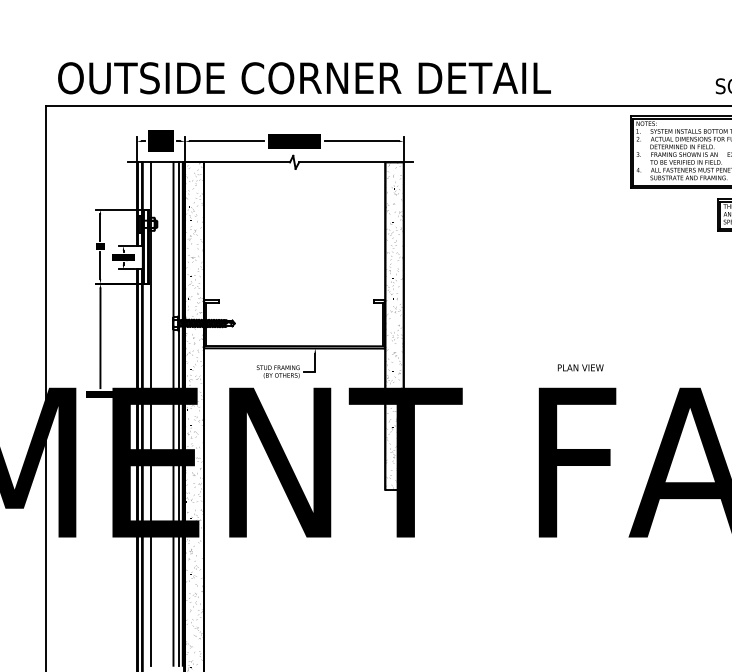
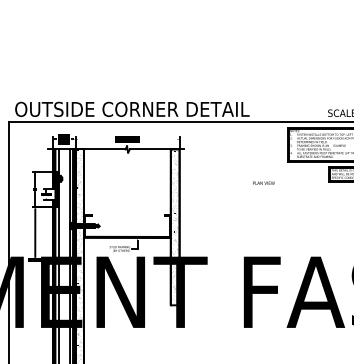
line: (226, 141) -> (95, 139), removed
line: (361, 141) -> (159, 139), removed
text: (580, 366) -> (263, 182), moved

